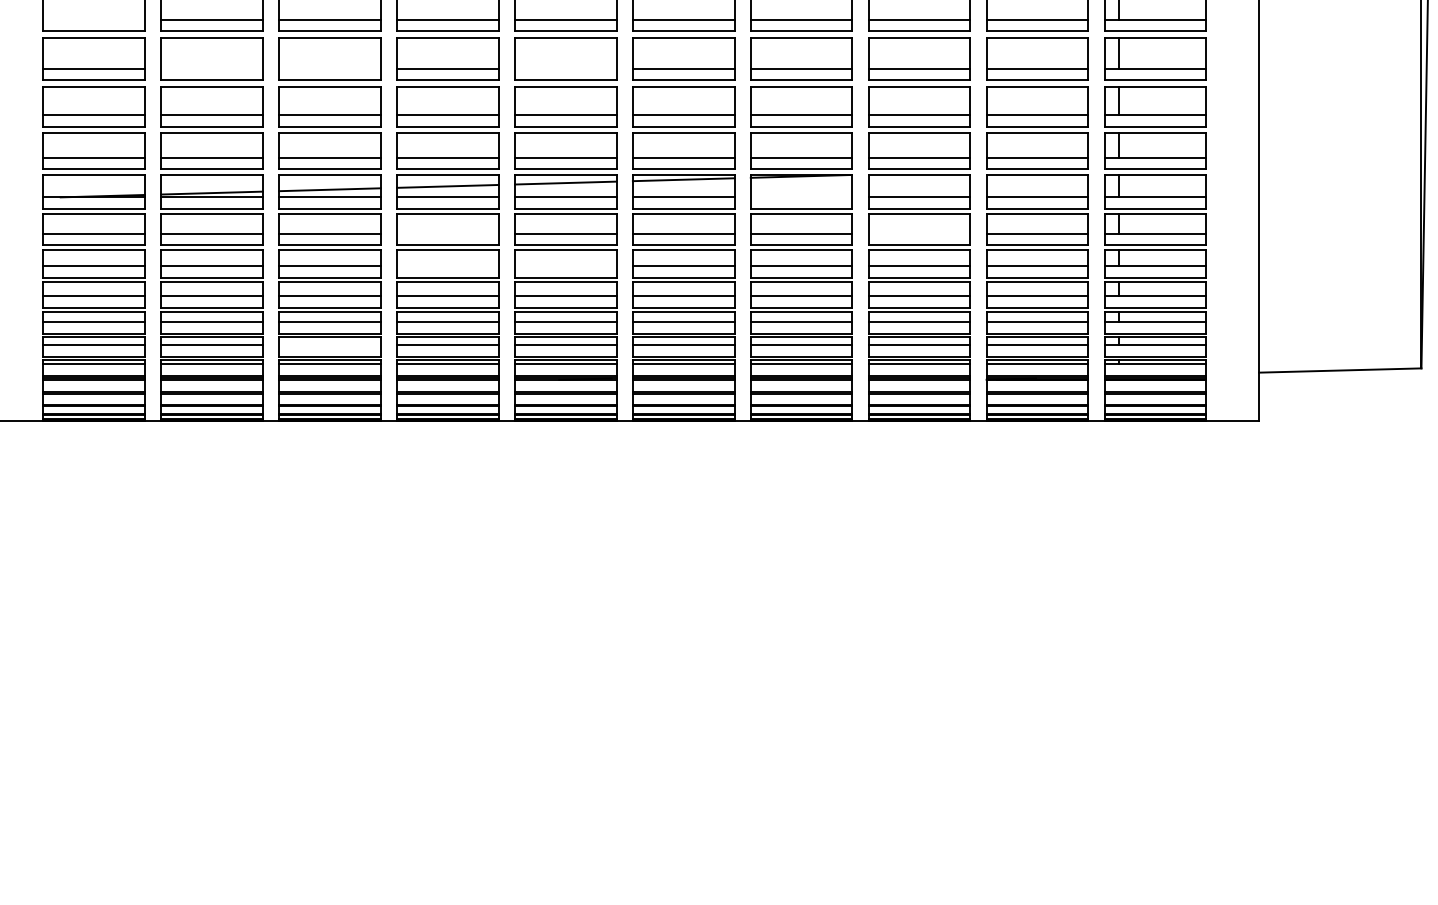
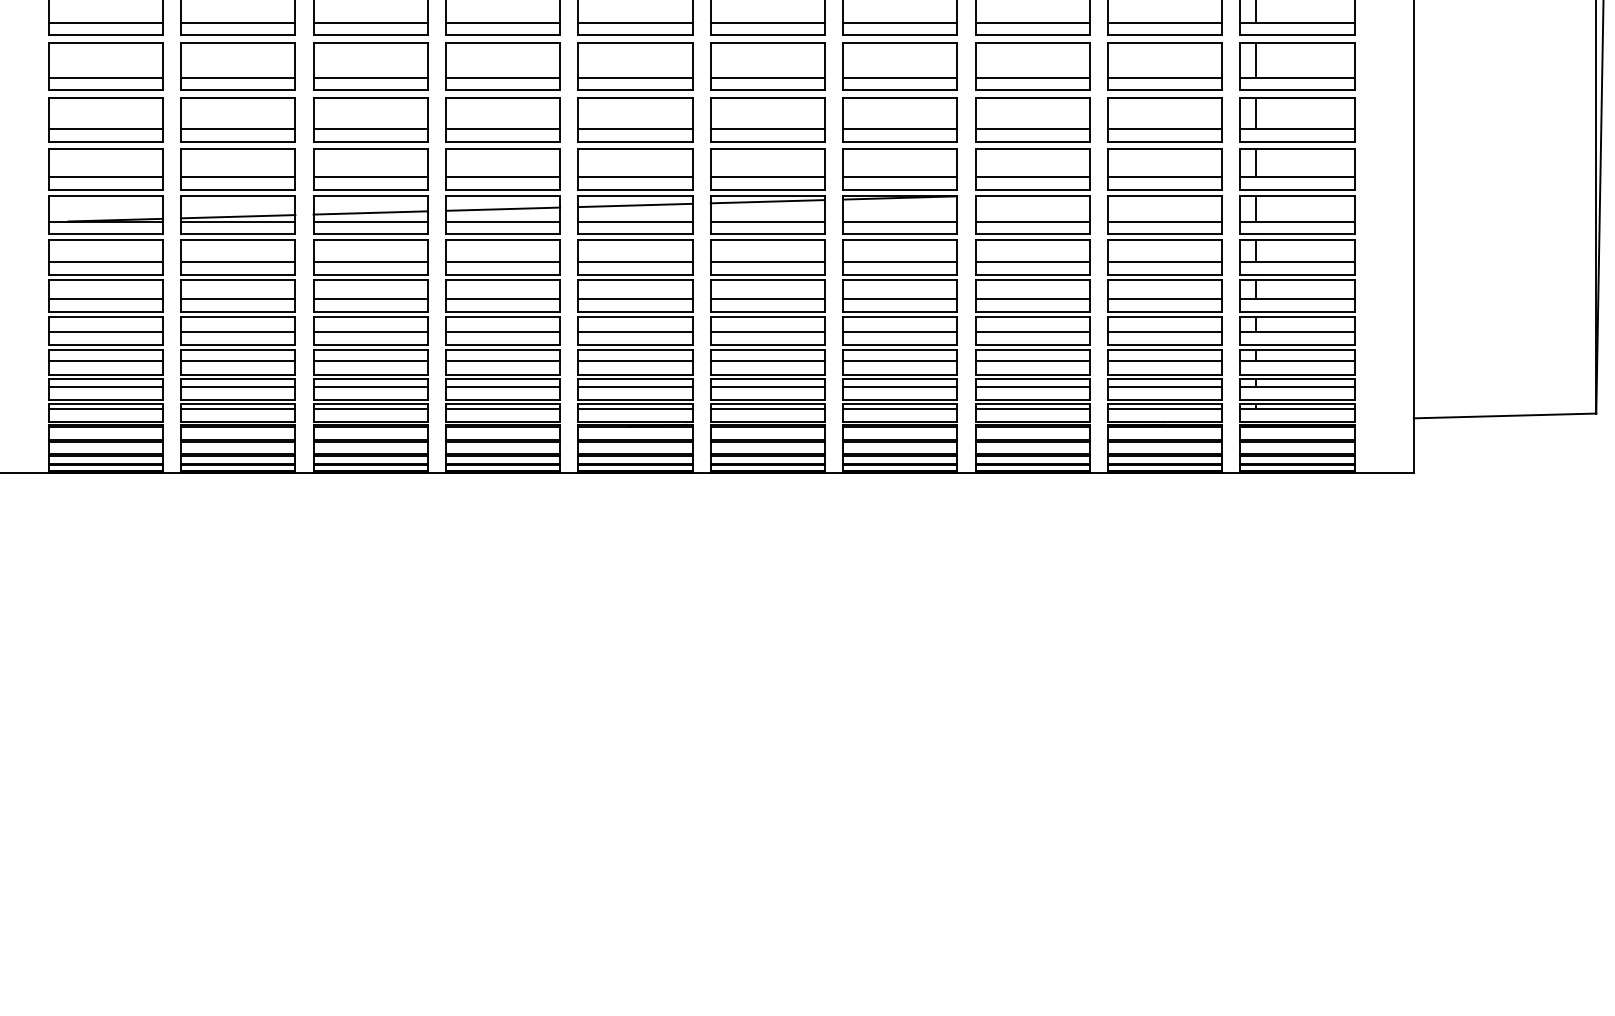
line: (93, 20) -> (105, 22), added
line: (211, 69) -> (237, 77), added
line: (329, 69) -> (370, 77), added
line: (565, 69) -> (635, 77), added
line: (801, 197) -> (900, 221), added
line: (447, 233) -> (502, 262), added
line: (919, 233) -> (1032, 262), added
line: (447, 266) -> (502, 299), added
line: (565, 266) -> (635, 299), added
line: (329, 344) -> (370, 386), added

